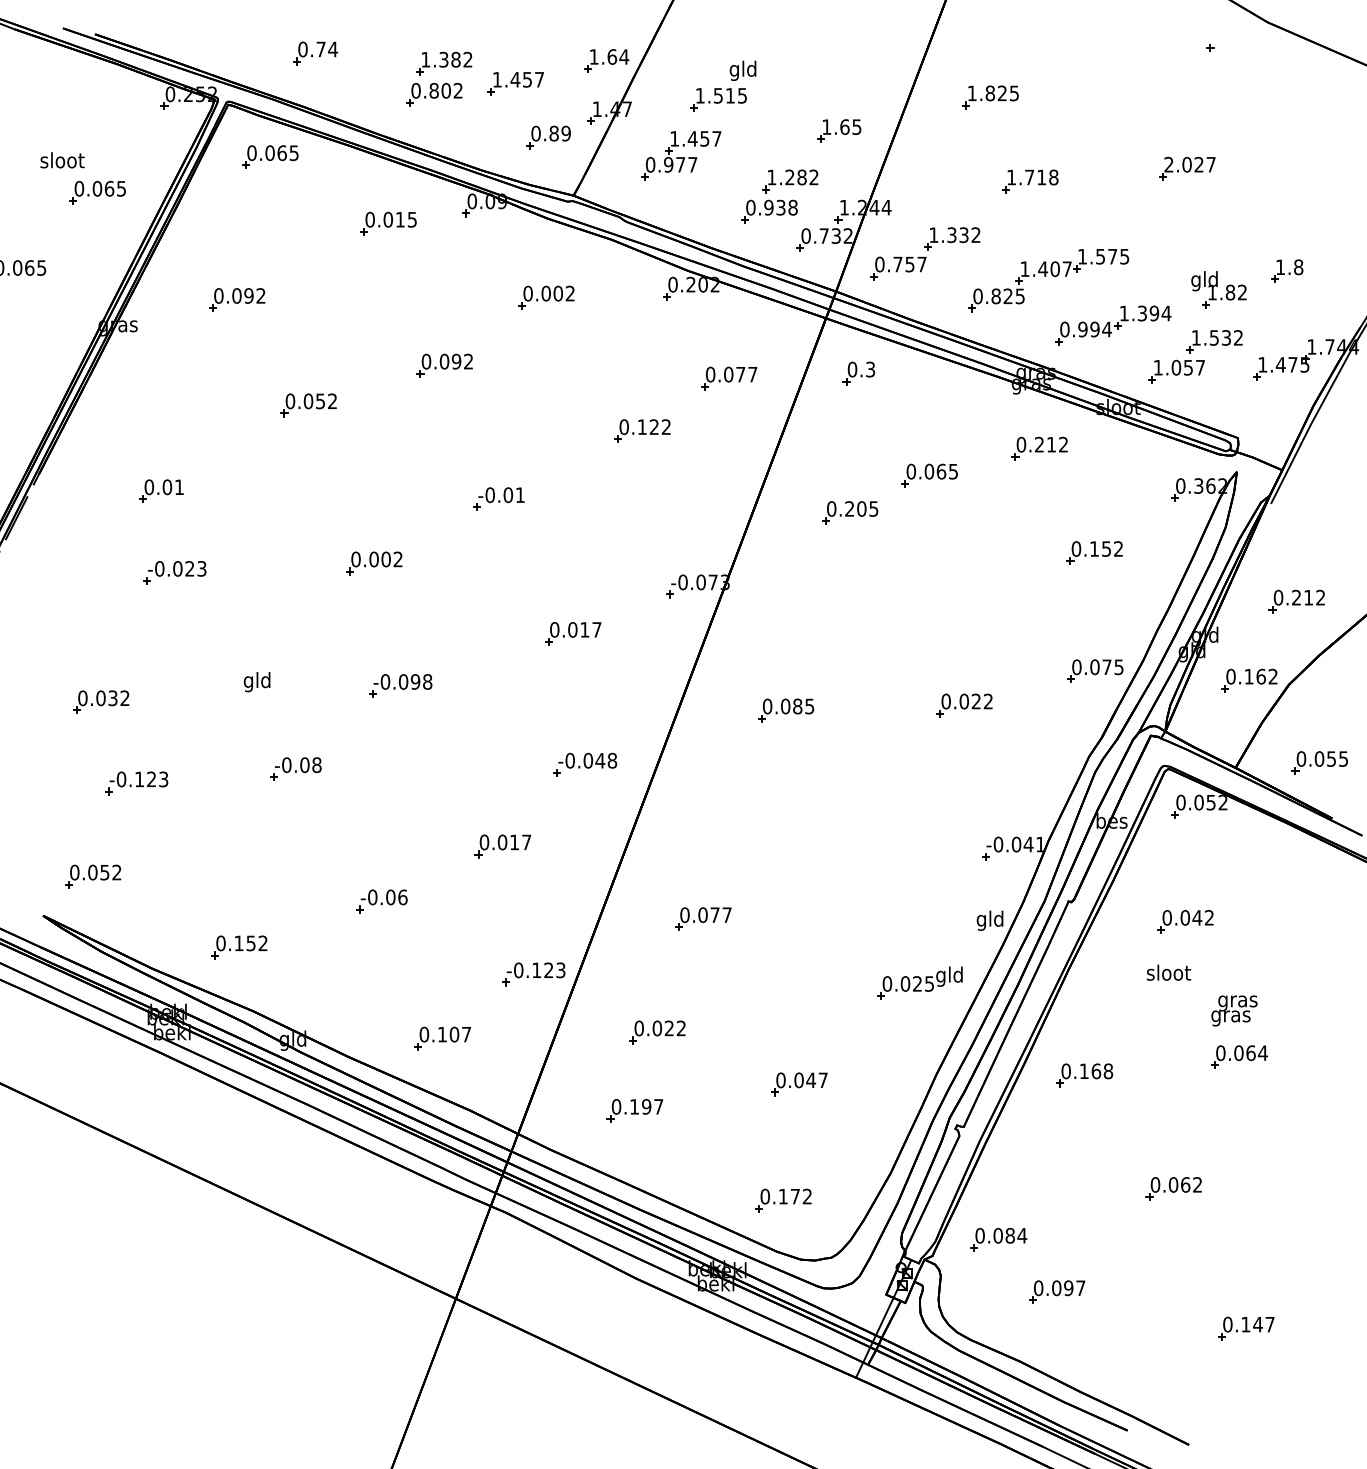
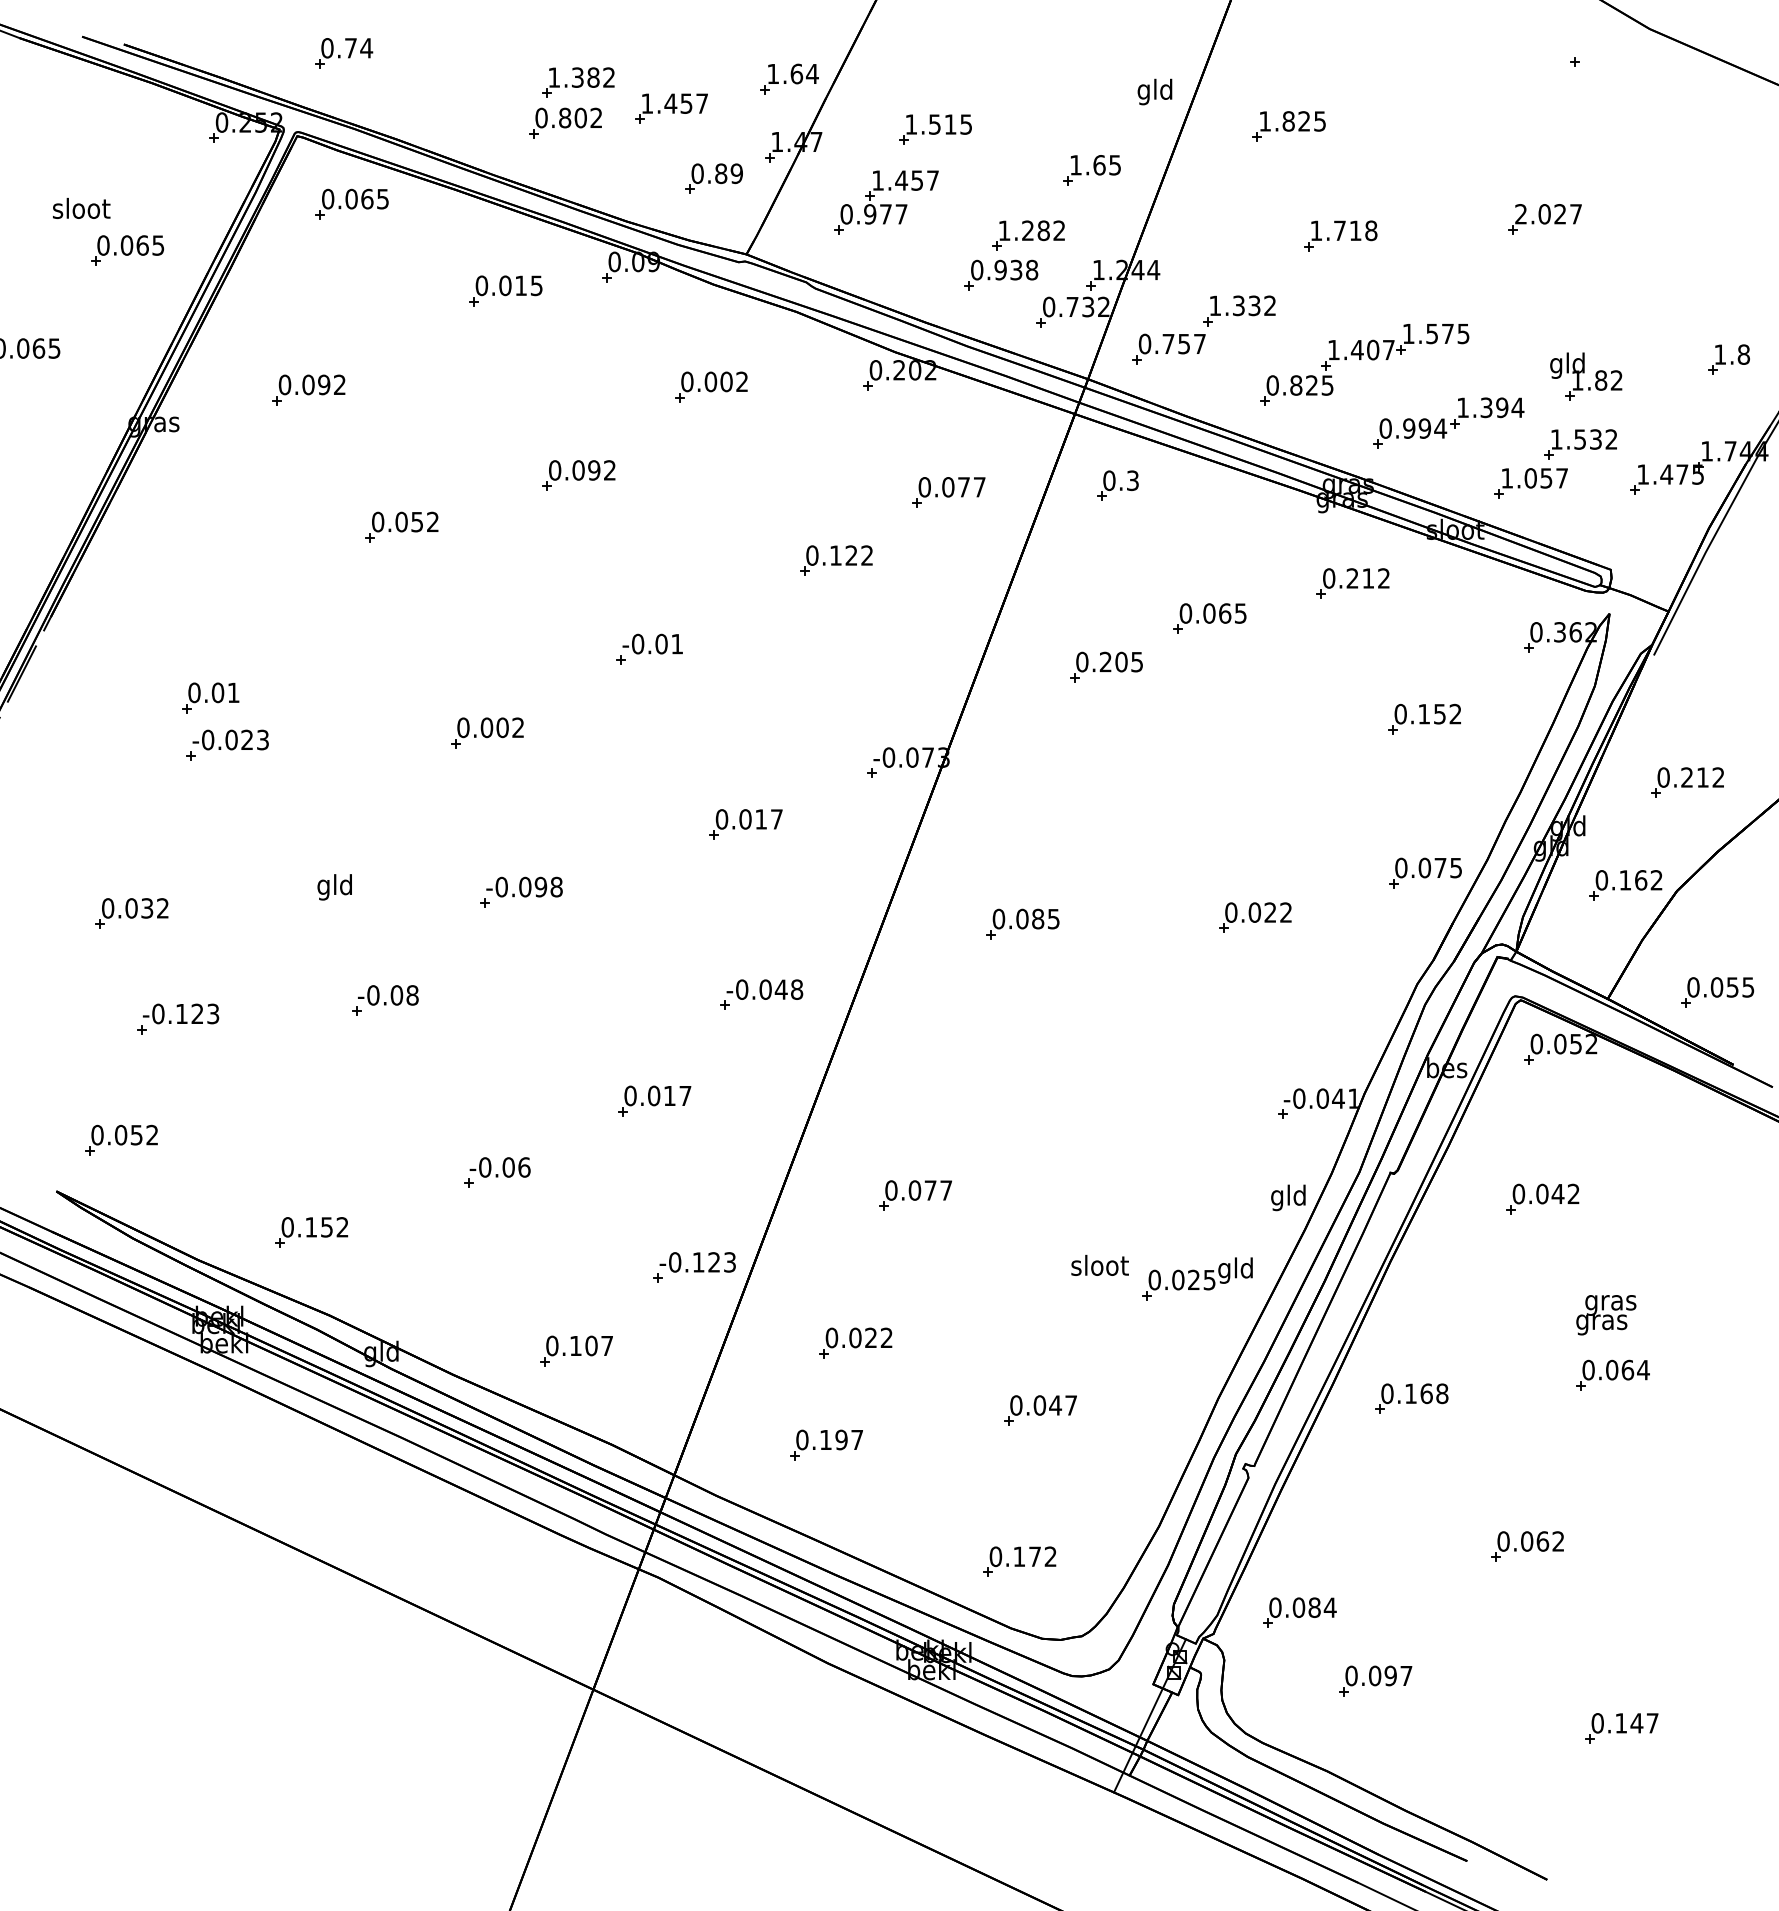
part: (316, 53) -> (344, 53), moved
text: (742, 70) -> (1154, 91), moved
part: (1286, 271) -> (1728, 359), moved
part: (161, 490) -> (210, 697), moved
text: (1168, 972) -> (1099, 1265), moved

